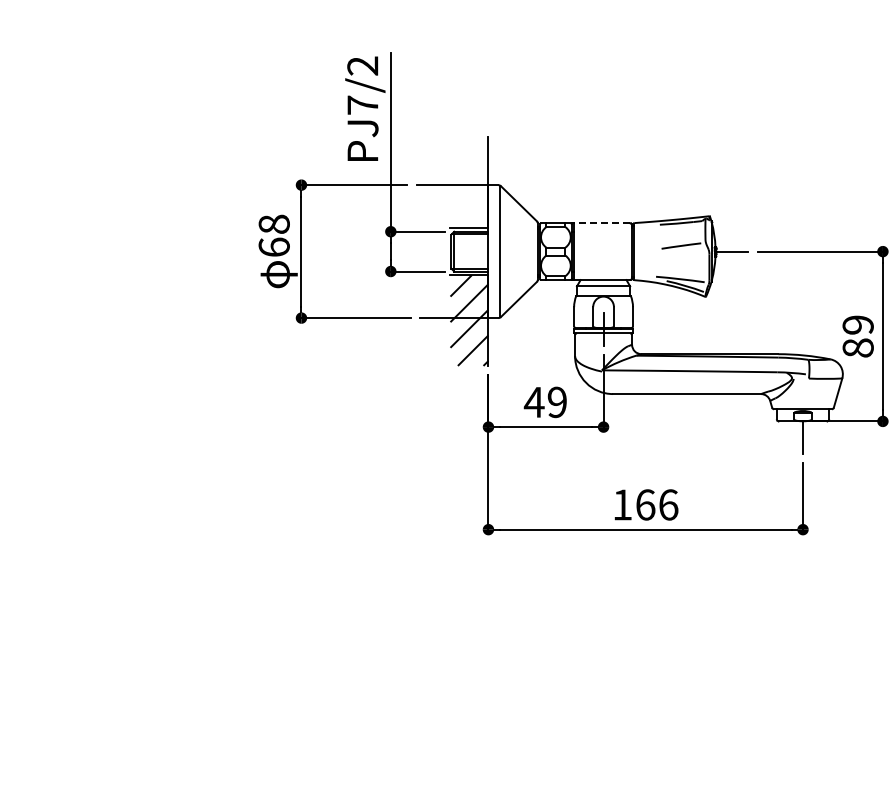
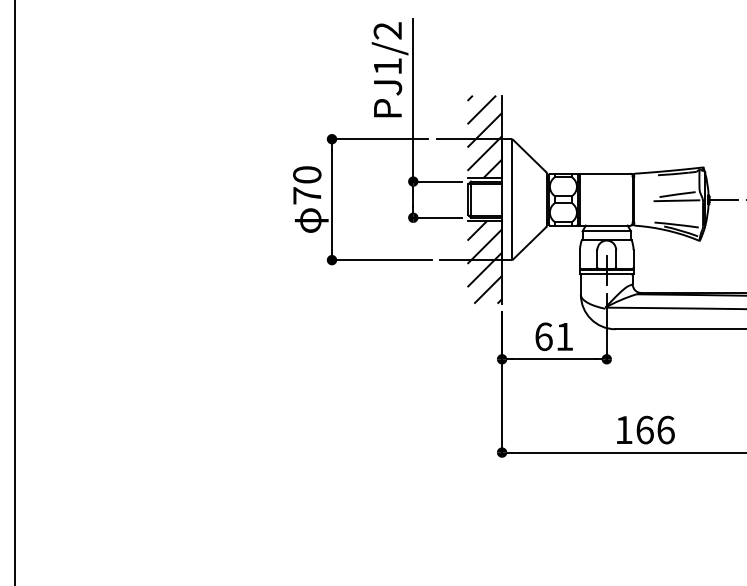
text: (362, 104) -> (387, 65), PJ7/2 -> PJ1/2
hatch: (469, 182) -> (484, 136), added
line: (601, 223) -> (604, 174), dashed -> solid
text: (273, 235) -> (306, 185), 68 -> 70
line: (680, 252) -> (676, 200), added
text: (544, 402) -> (553, 336), 49 -> 61

